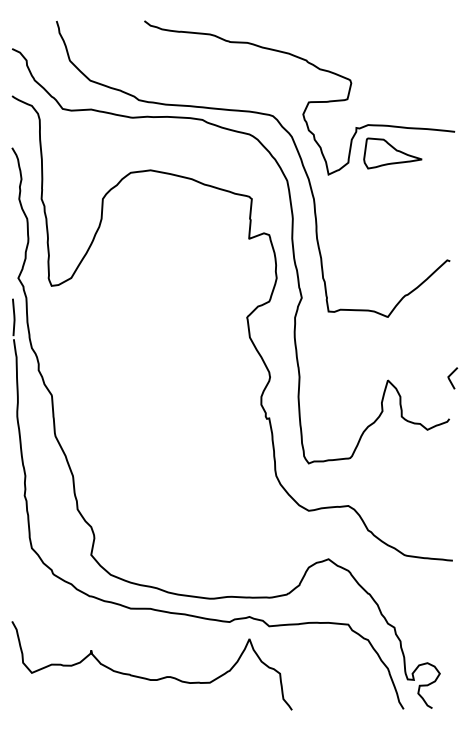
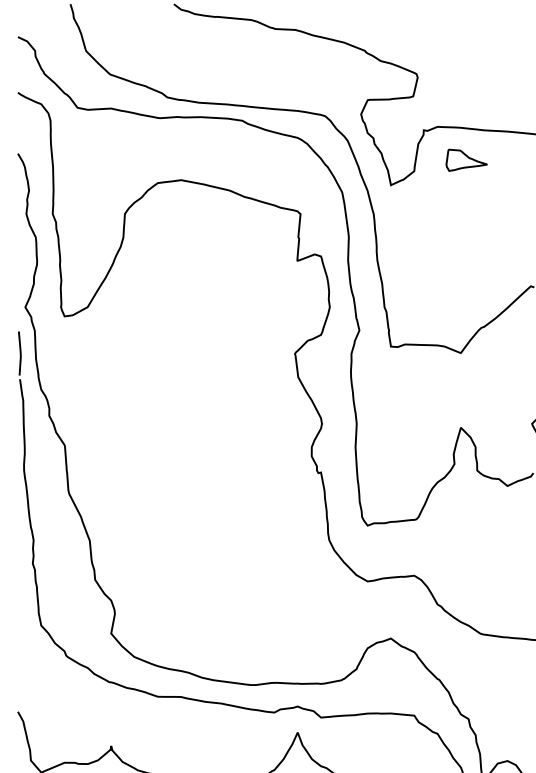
part: (392, 153) -> (466, 160), size x0.6

